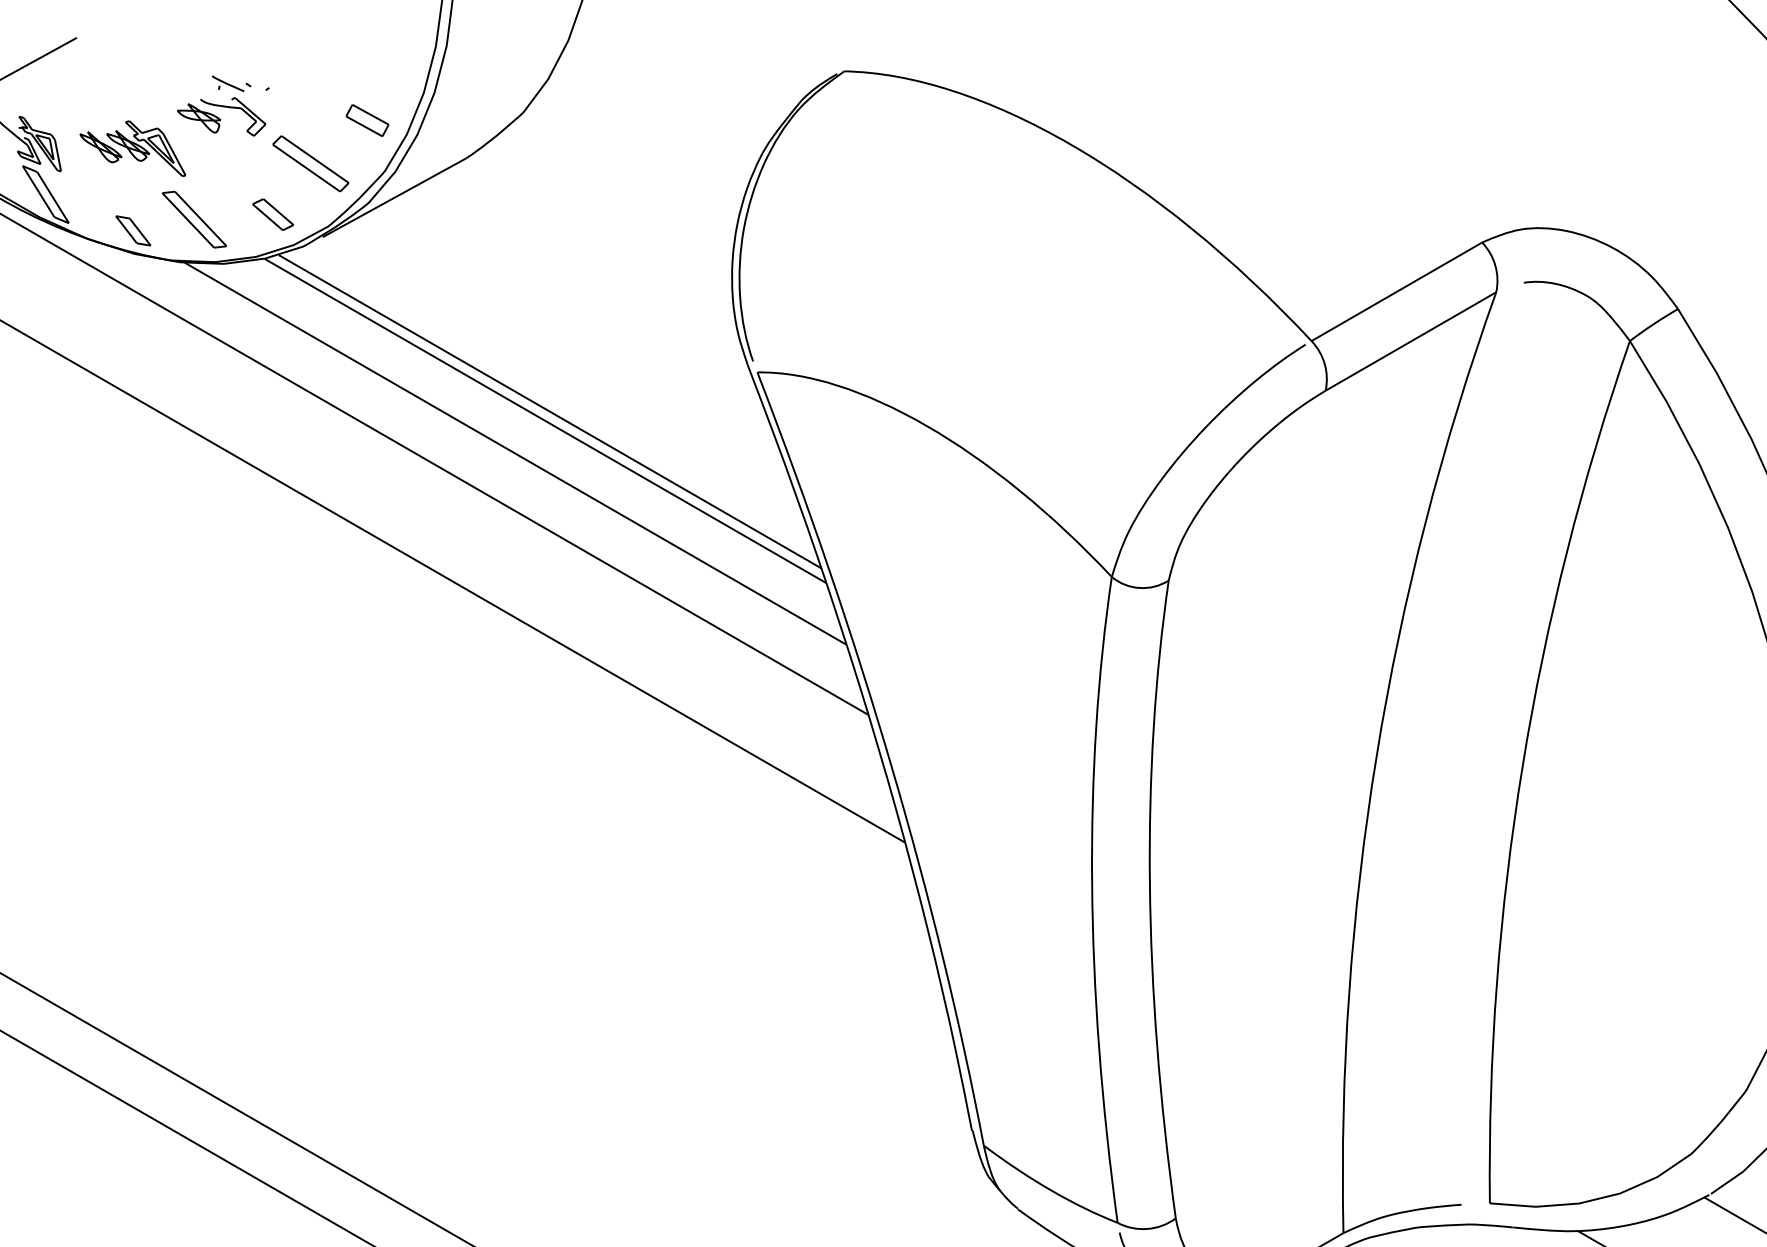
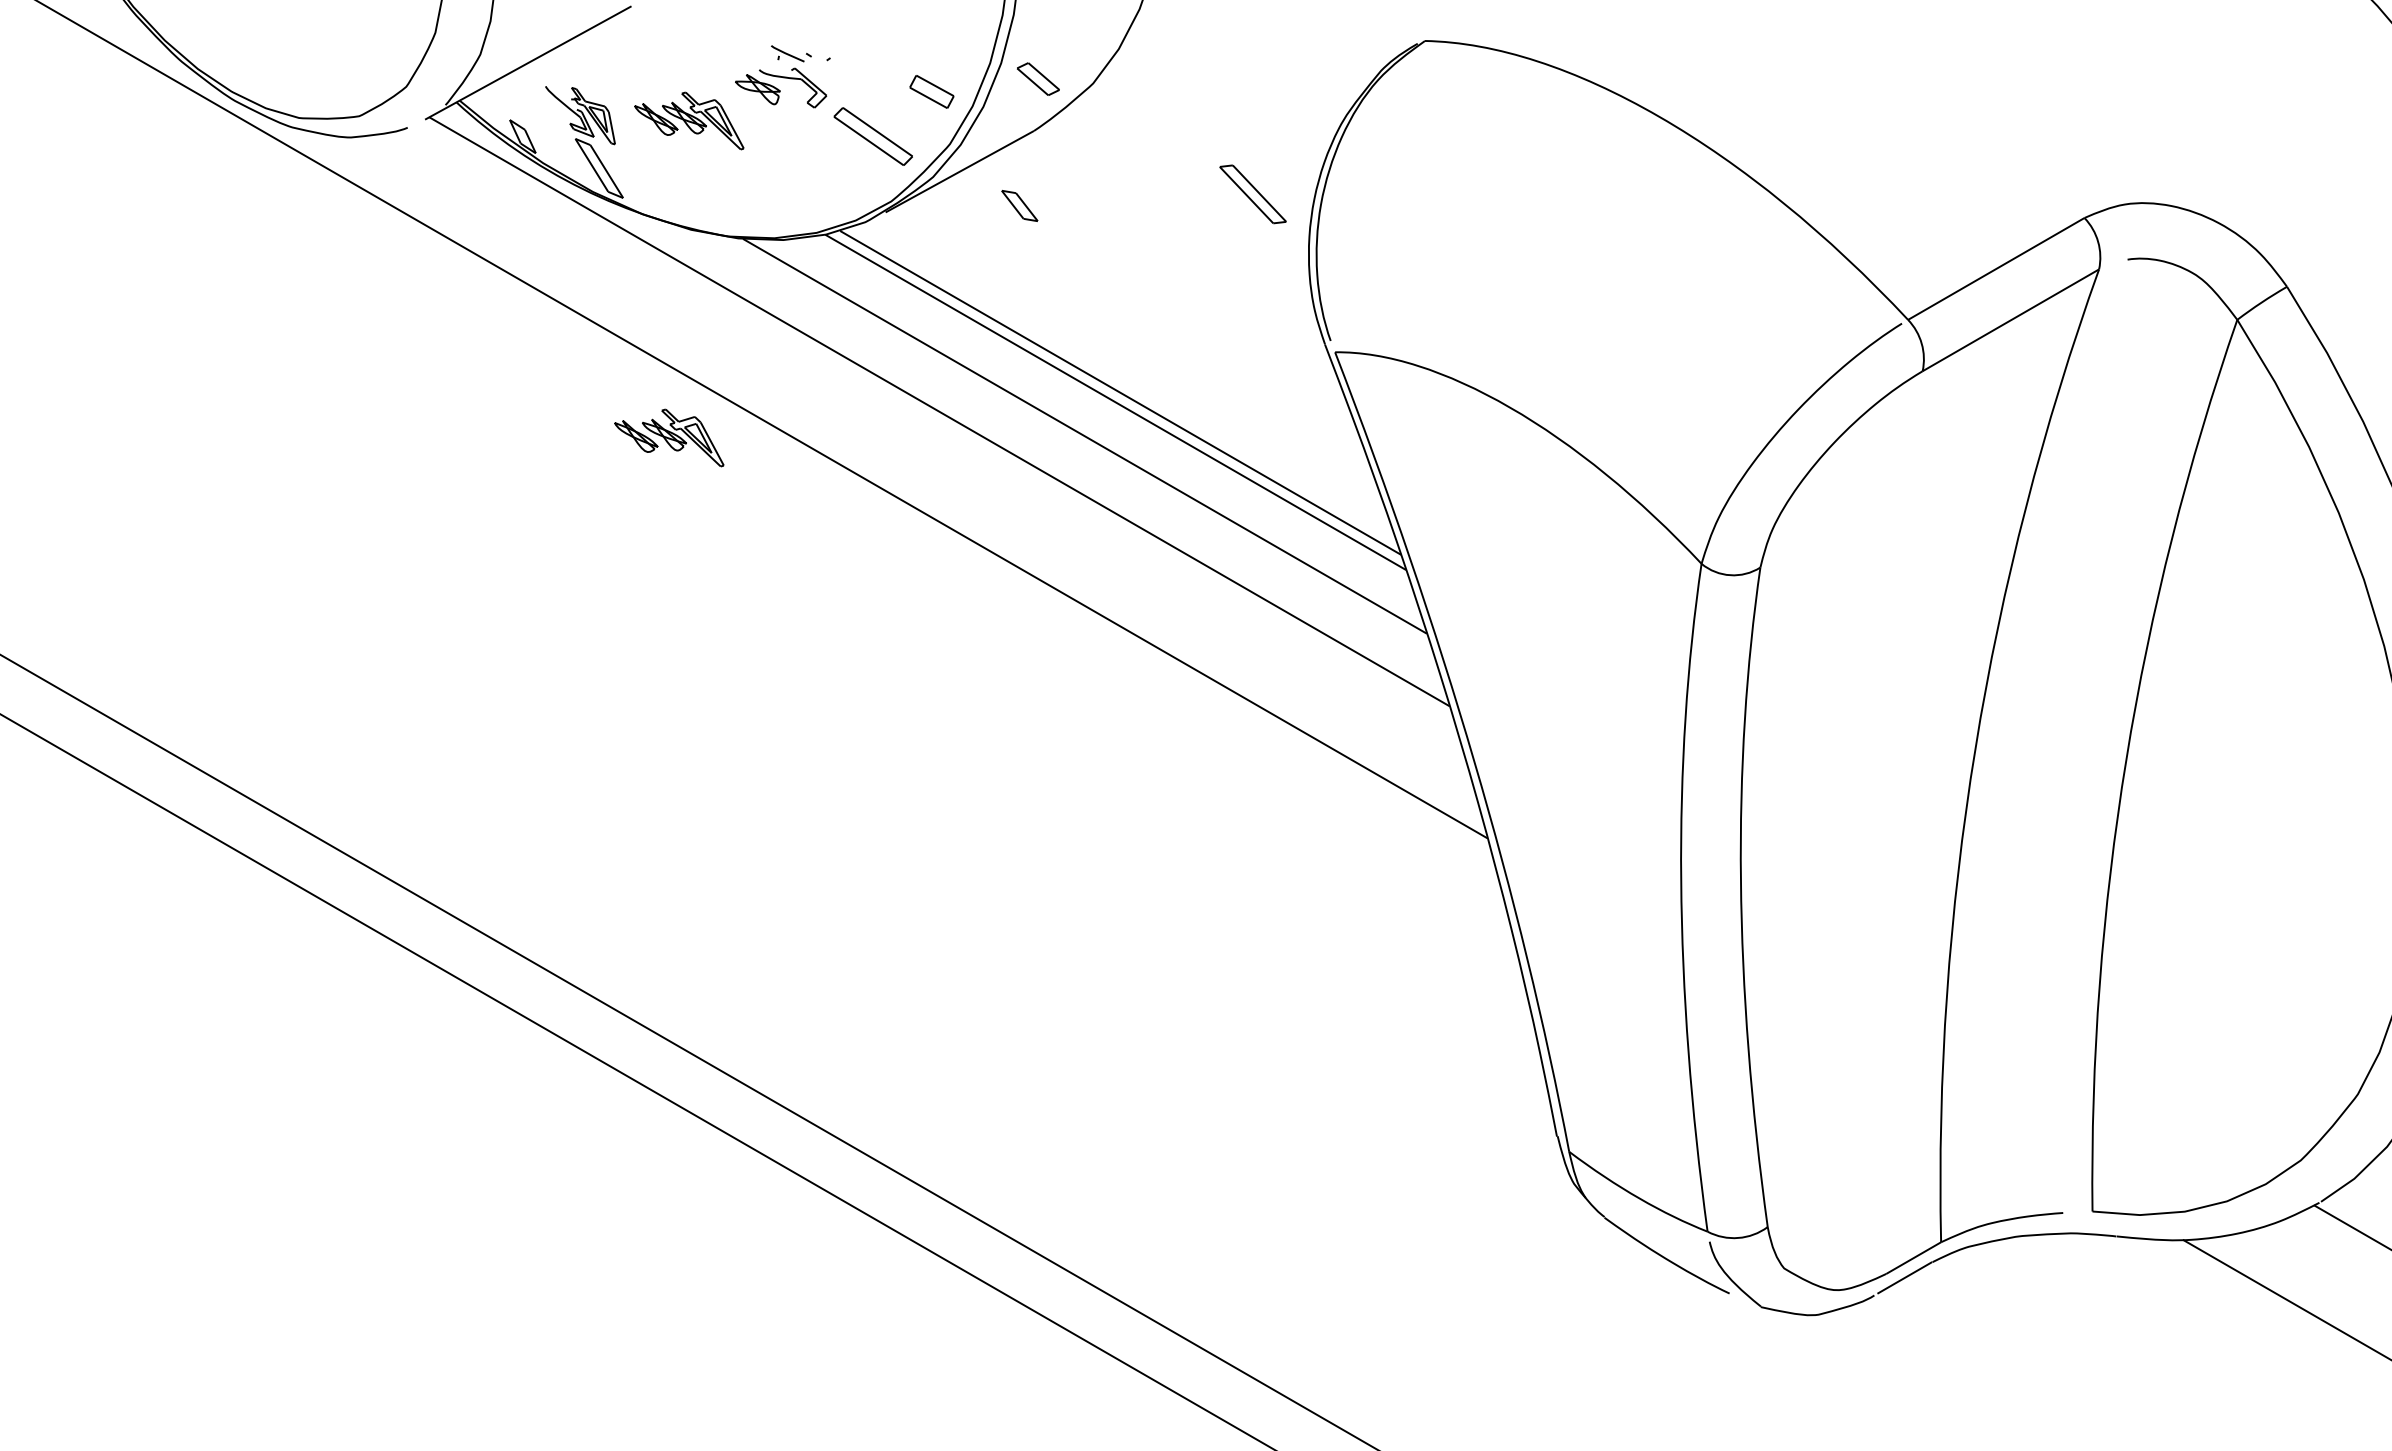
part: (273, 214) -> (1038, 78), moved
part: (193, 219) -> (1252, 194), moved
part: (133, 230) -> (1019, 205), moved
part: (113, 454) -> (669, 437), added

